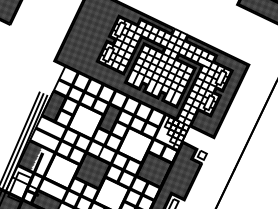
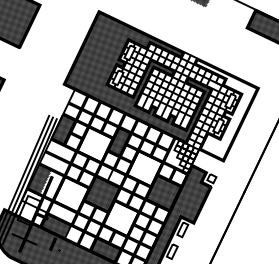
hatch: (215, 86) -> (225, 109), removed

